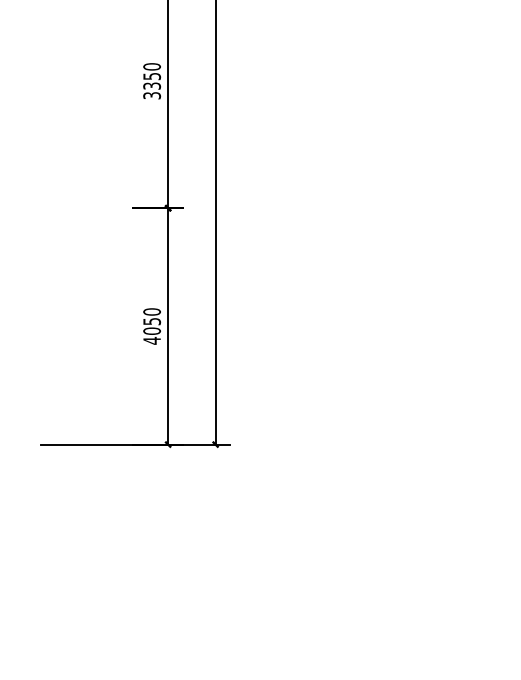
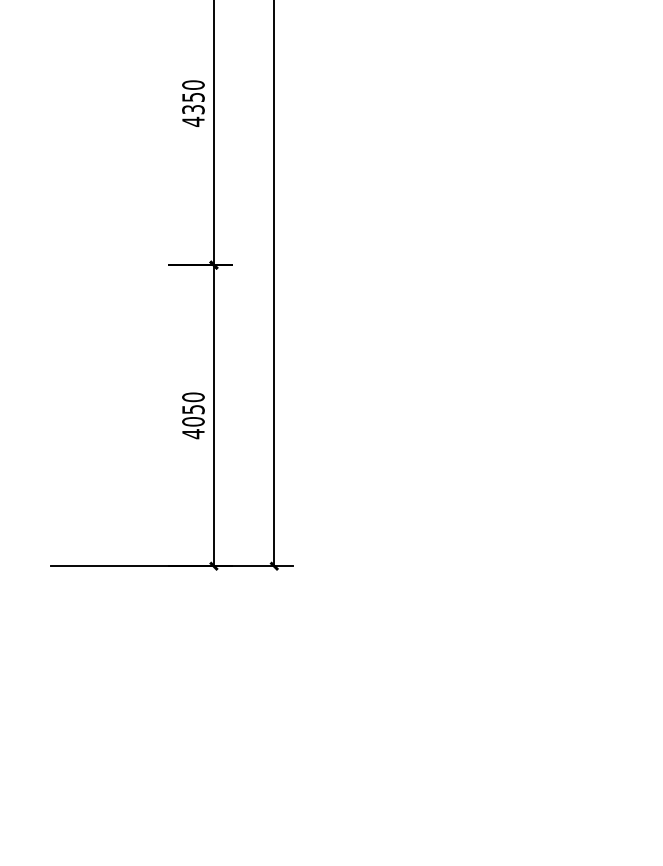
text: (152, 95) -> (193, 121), 3350 -> 4350

